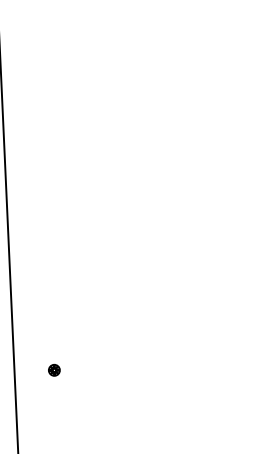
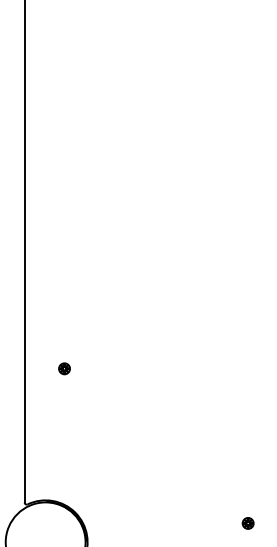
part: (54, 370) -> (64, 368), moved

